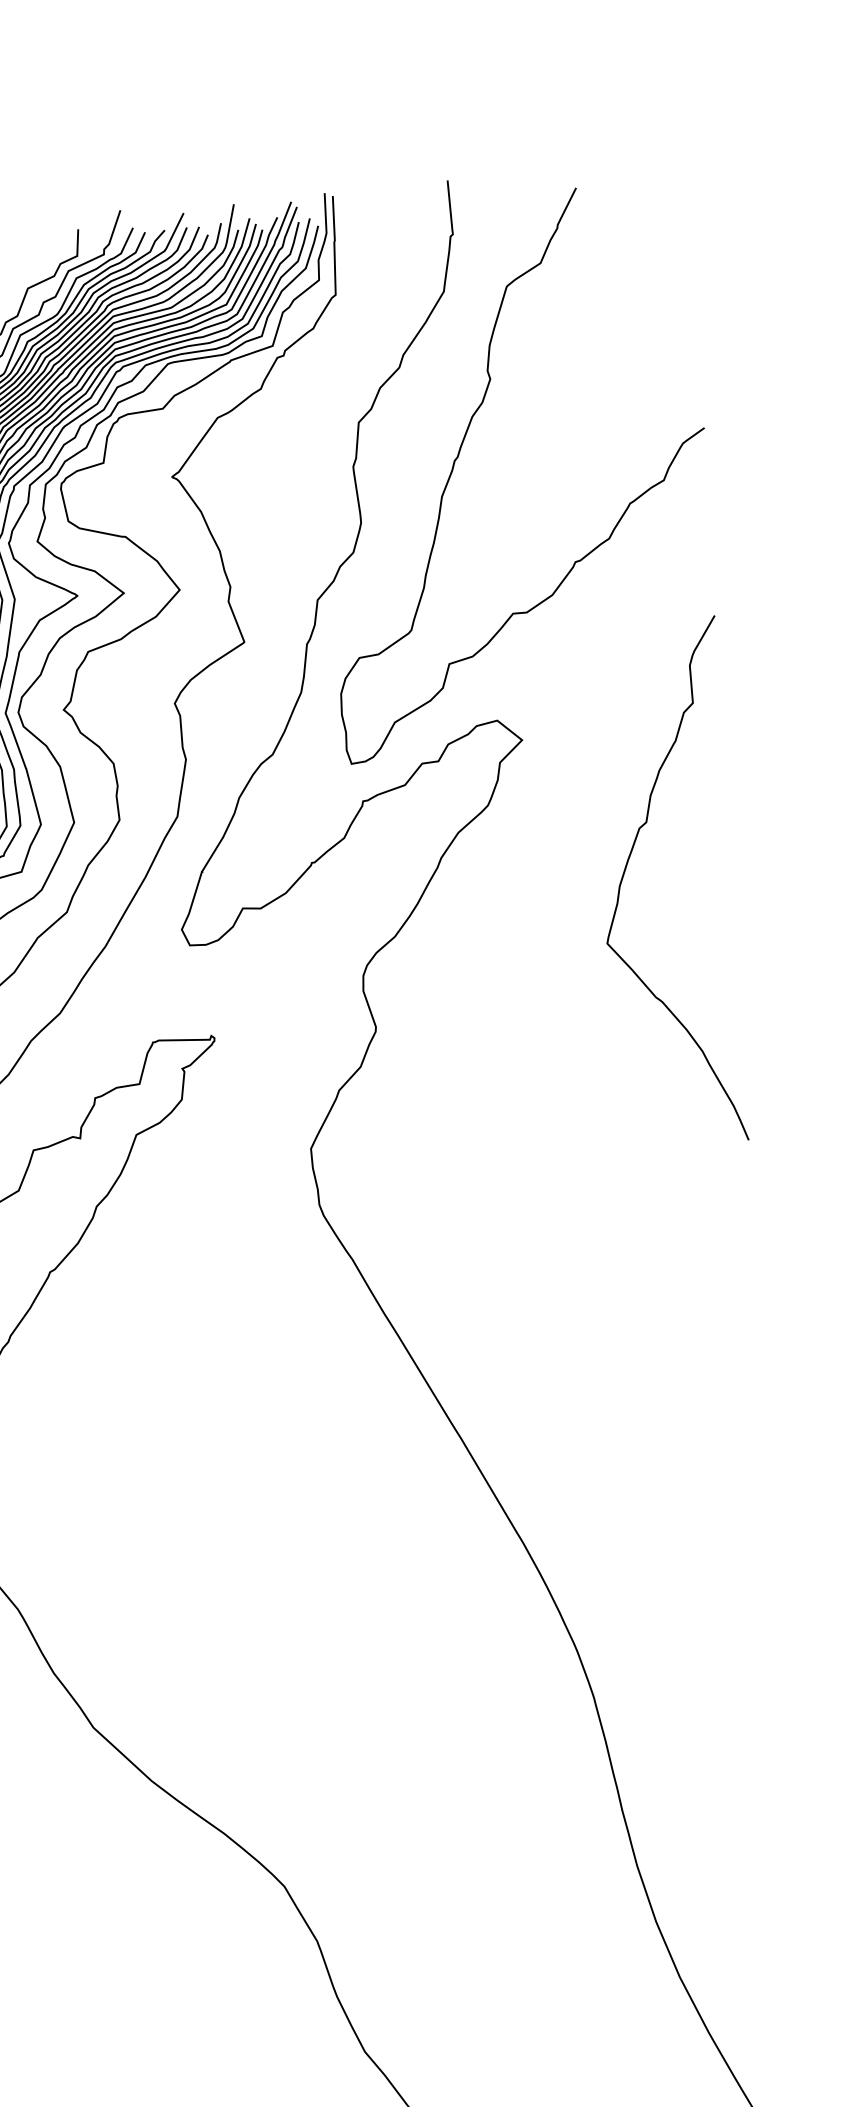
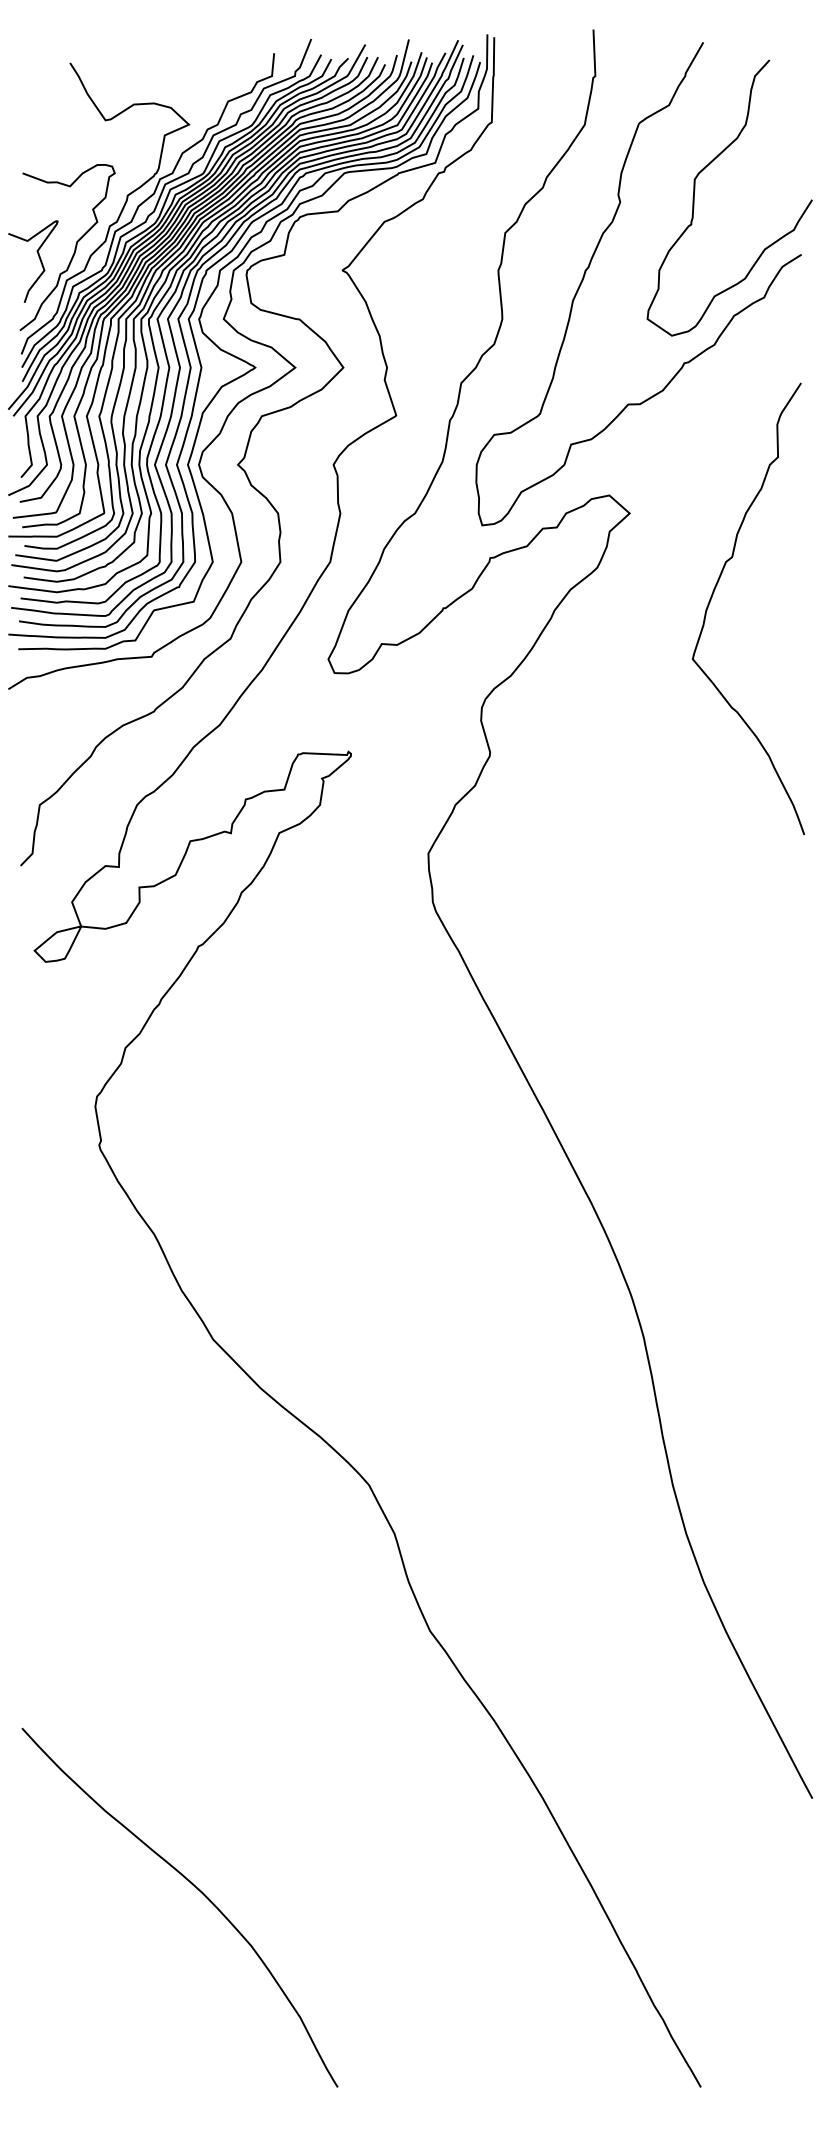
curve: (576, 360) -> (695, 190), added
curve: (627, 868) -> (713, 595), moved

